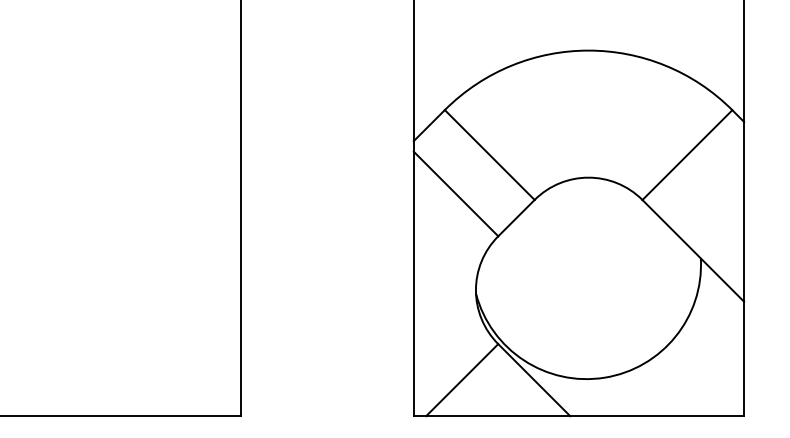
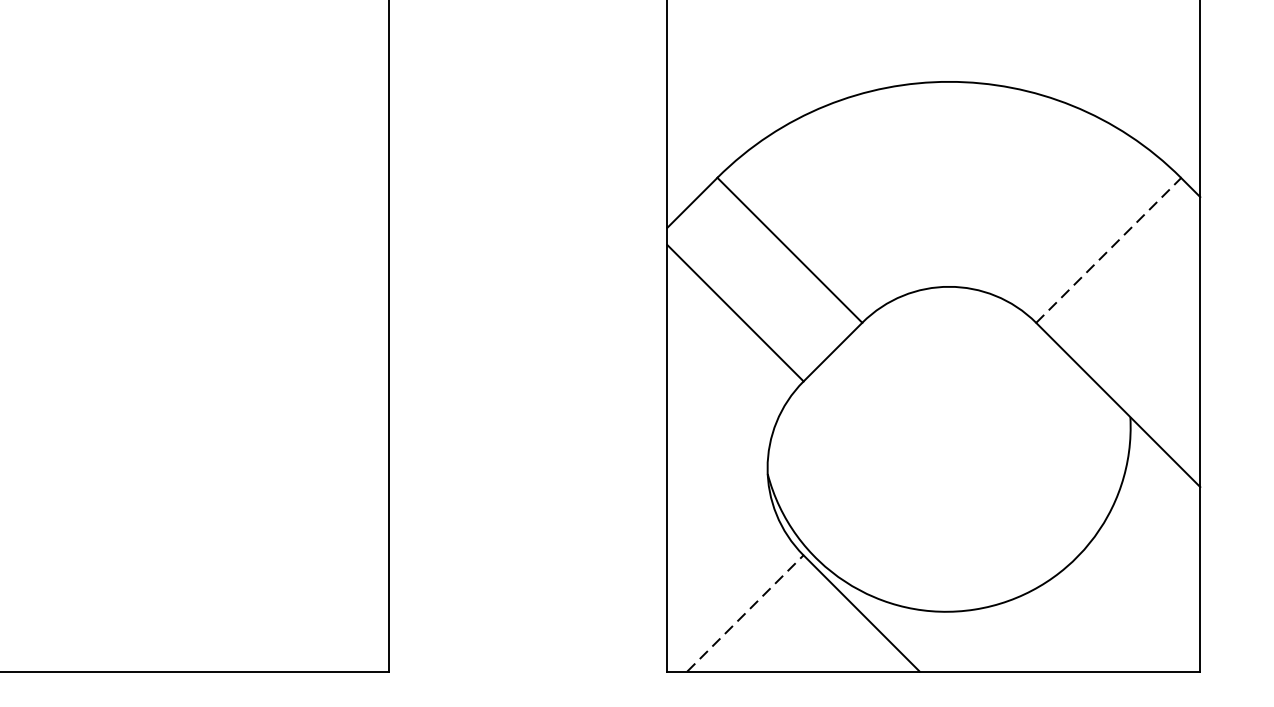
line: (687, 155) -> (1108, 251), solid -> dashed
line: (462, 380) -> (745, 614), solid -> dashed

